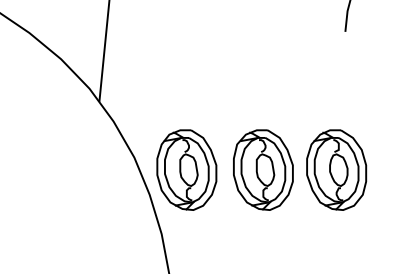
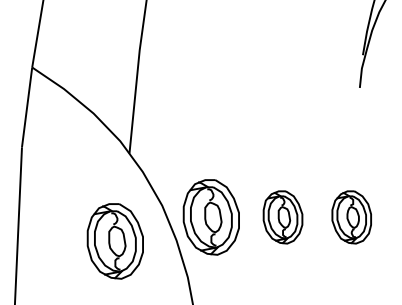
part: (262, 170) -> (282, 217), size x0.7
part: (336, 170) -> (351, 217), size x0.7
part: (83, 195) -> (114, 241), added

